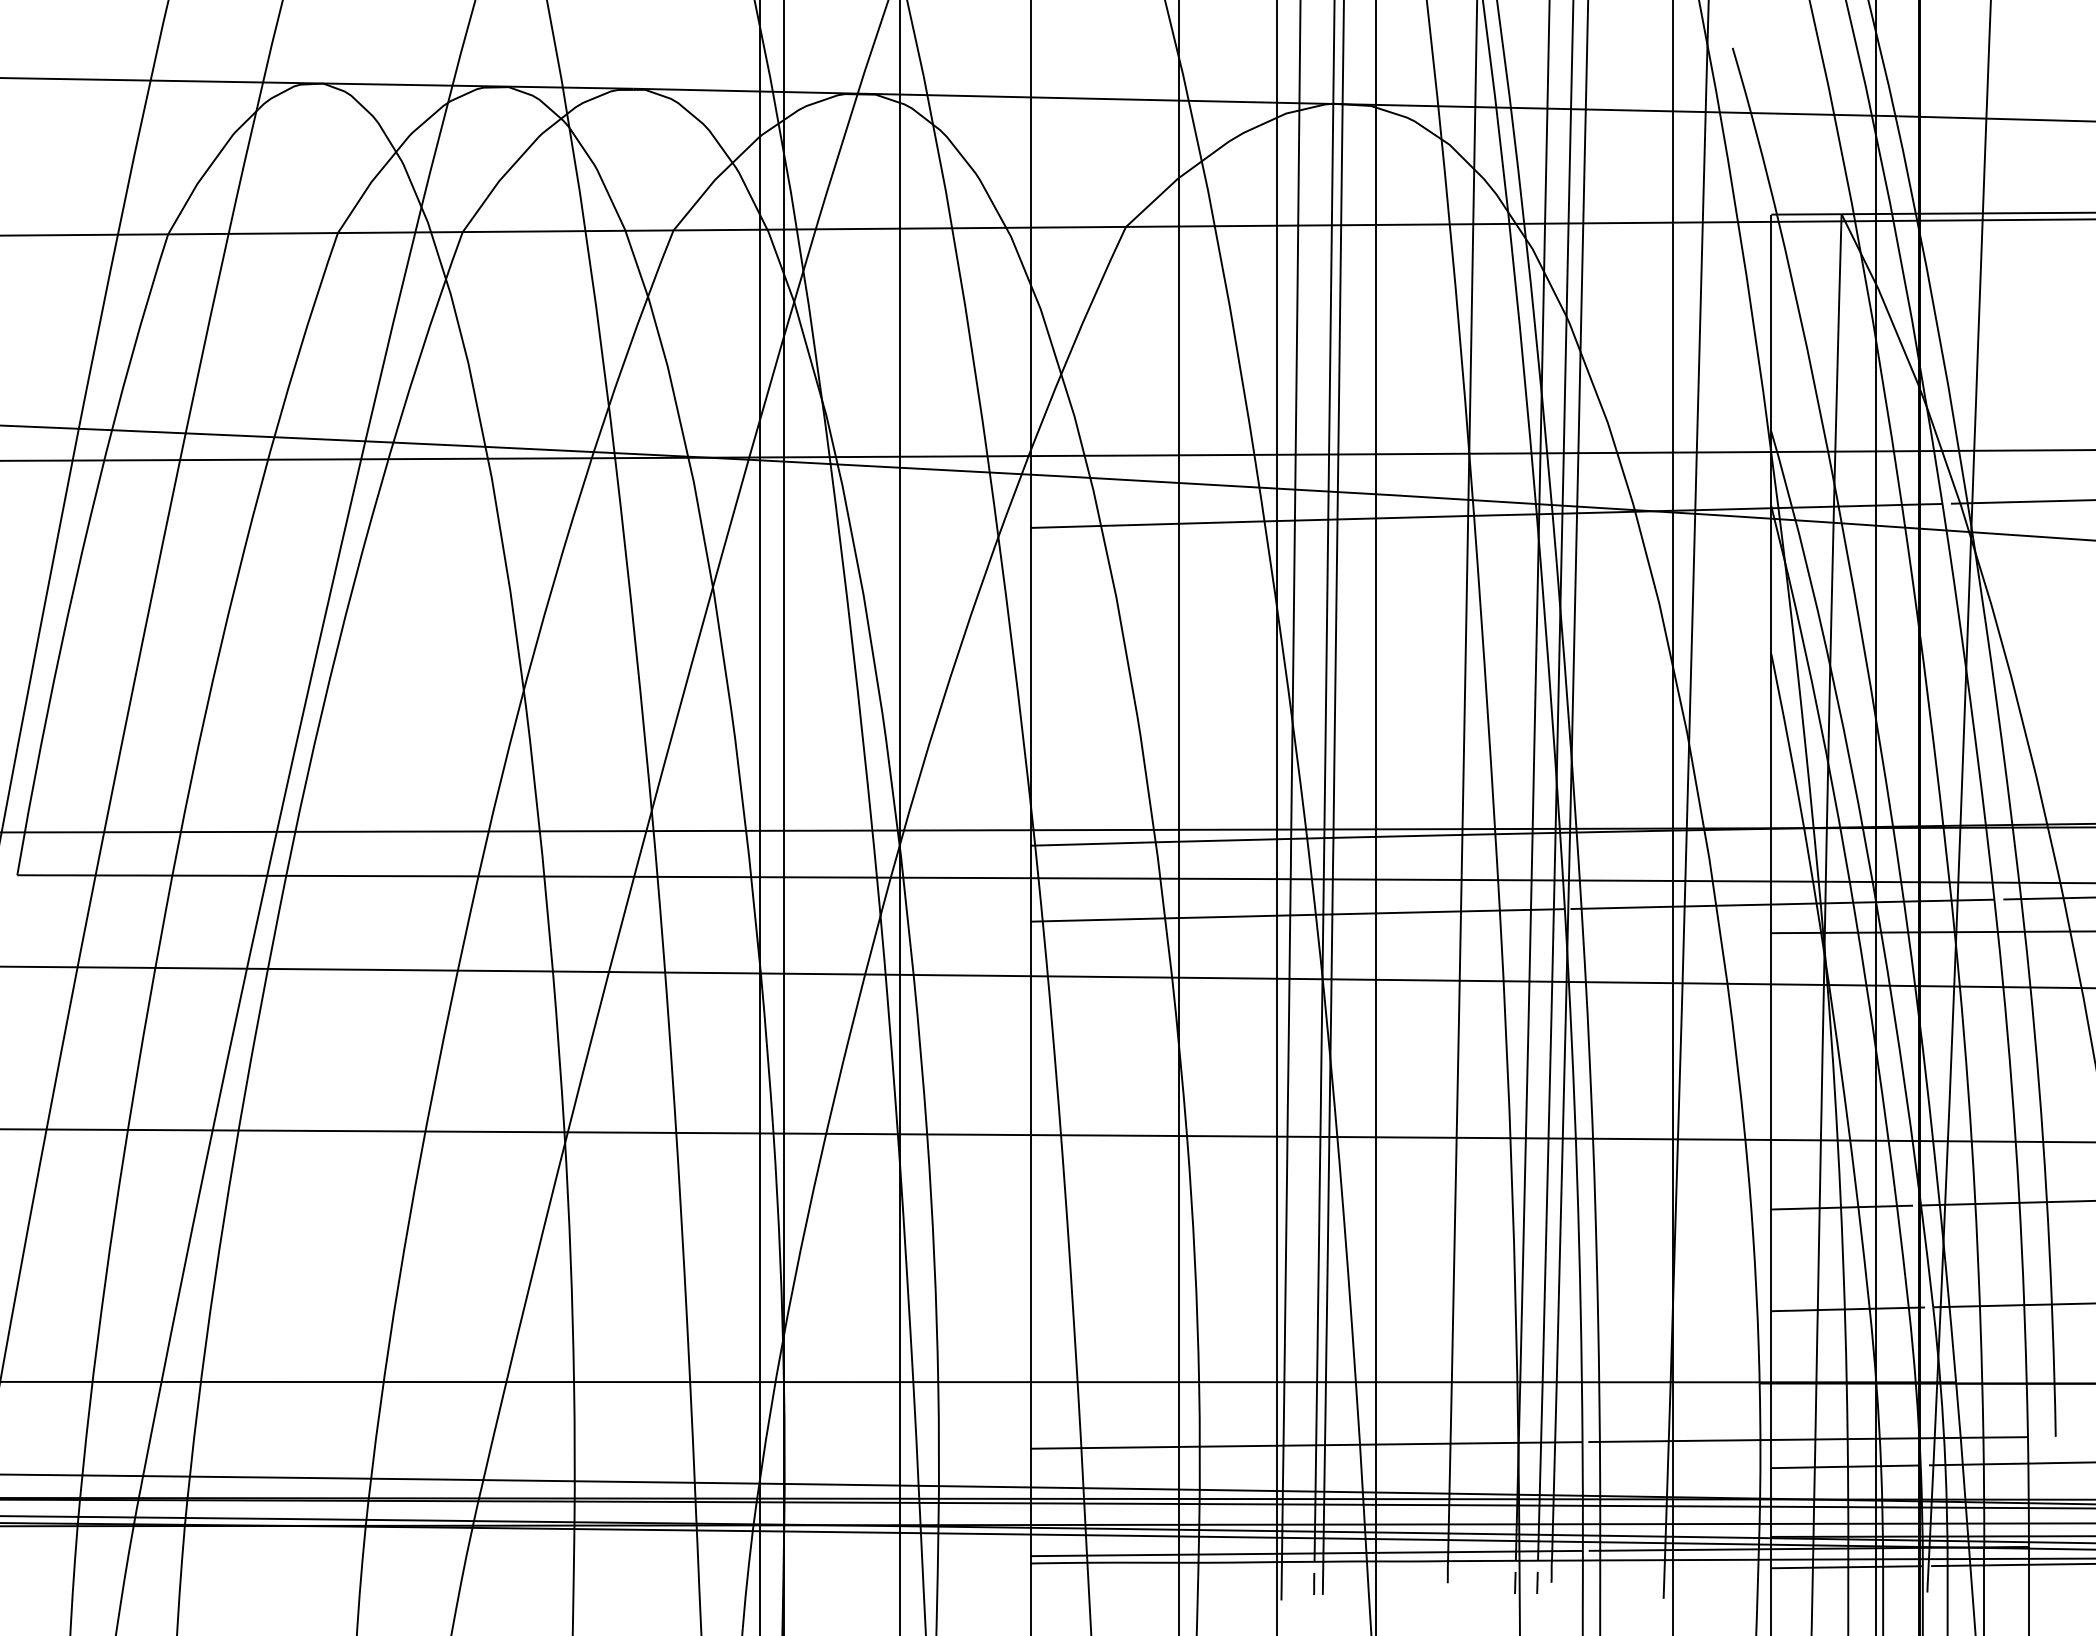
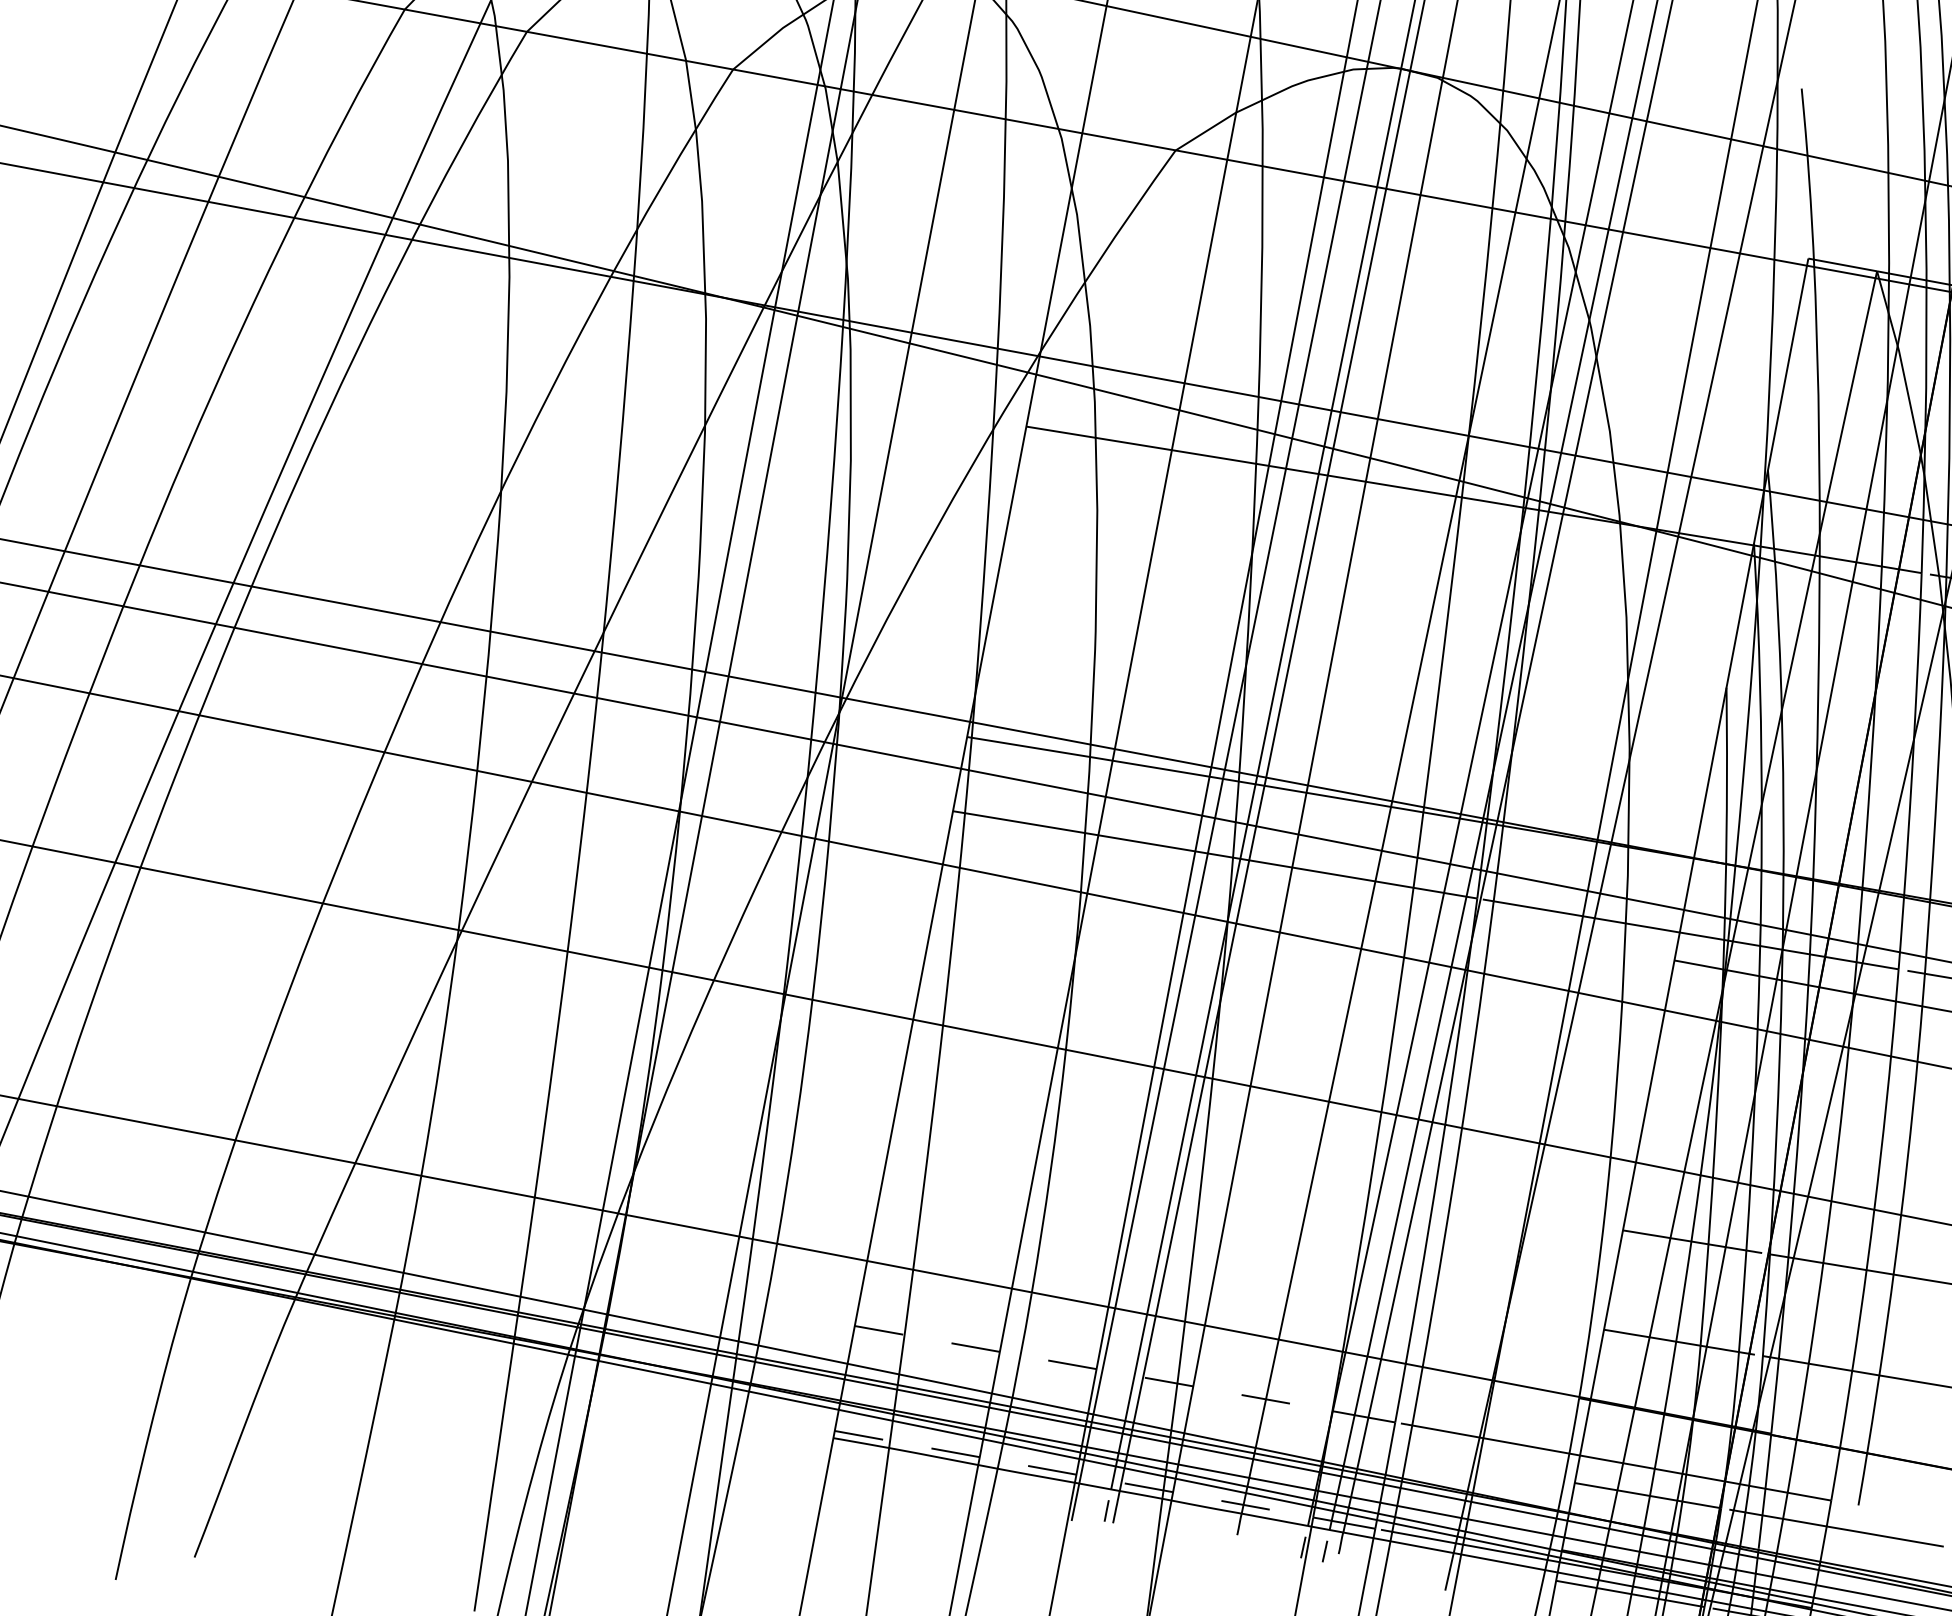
line: (1274, 1445) -> (1093, 1368), solid -> dashed
line: (1275, 1553) -> (1074, 1474), solid -> dashed

